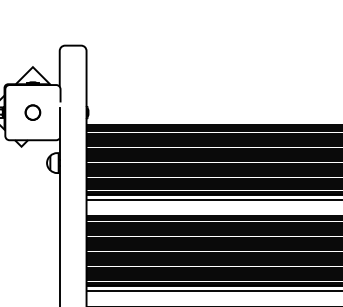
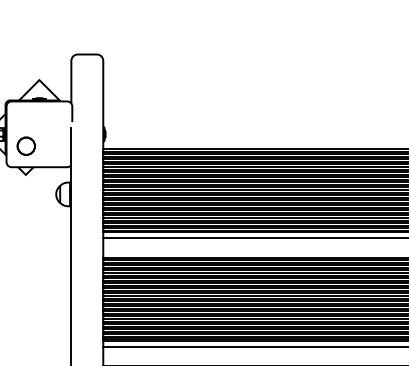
part: (32, 112) -> (25, 146), moved

